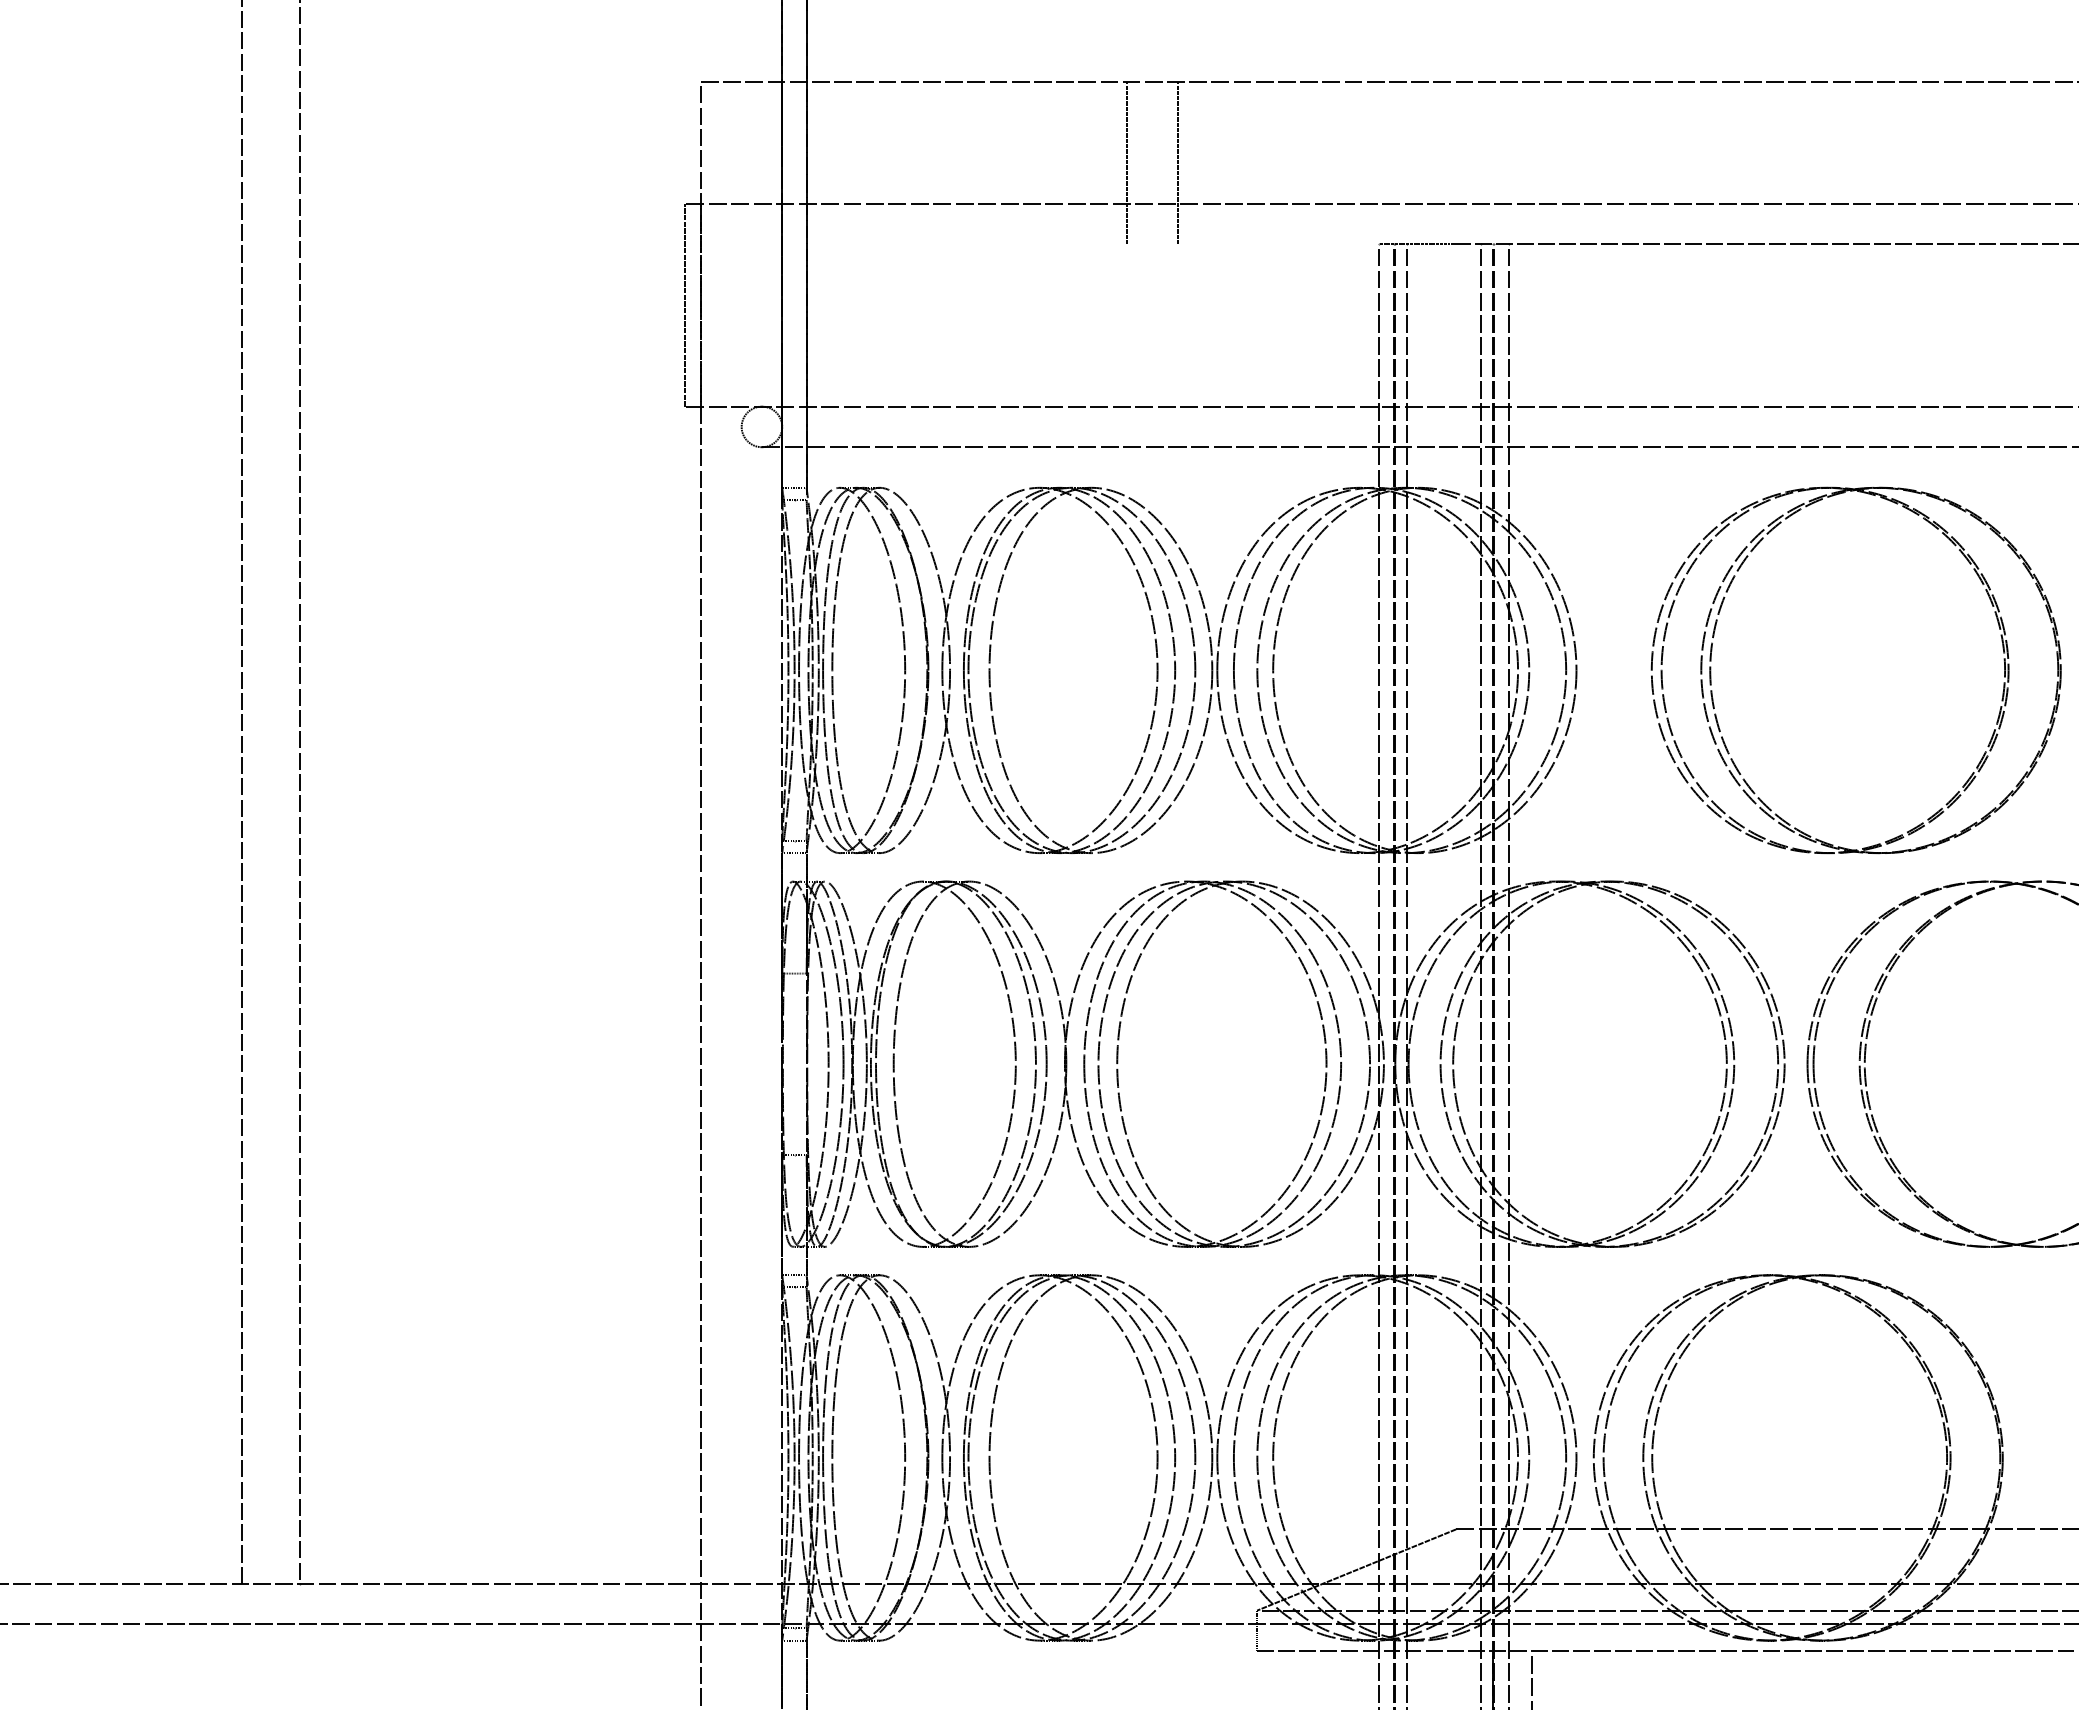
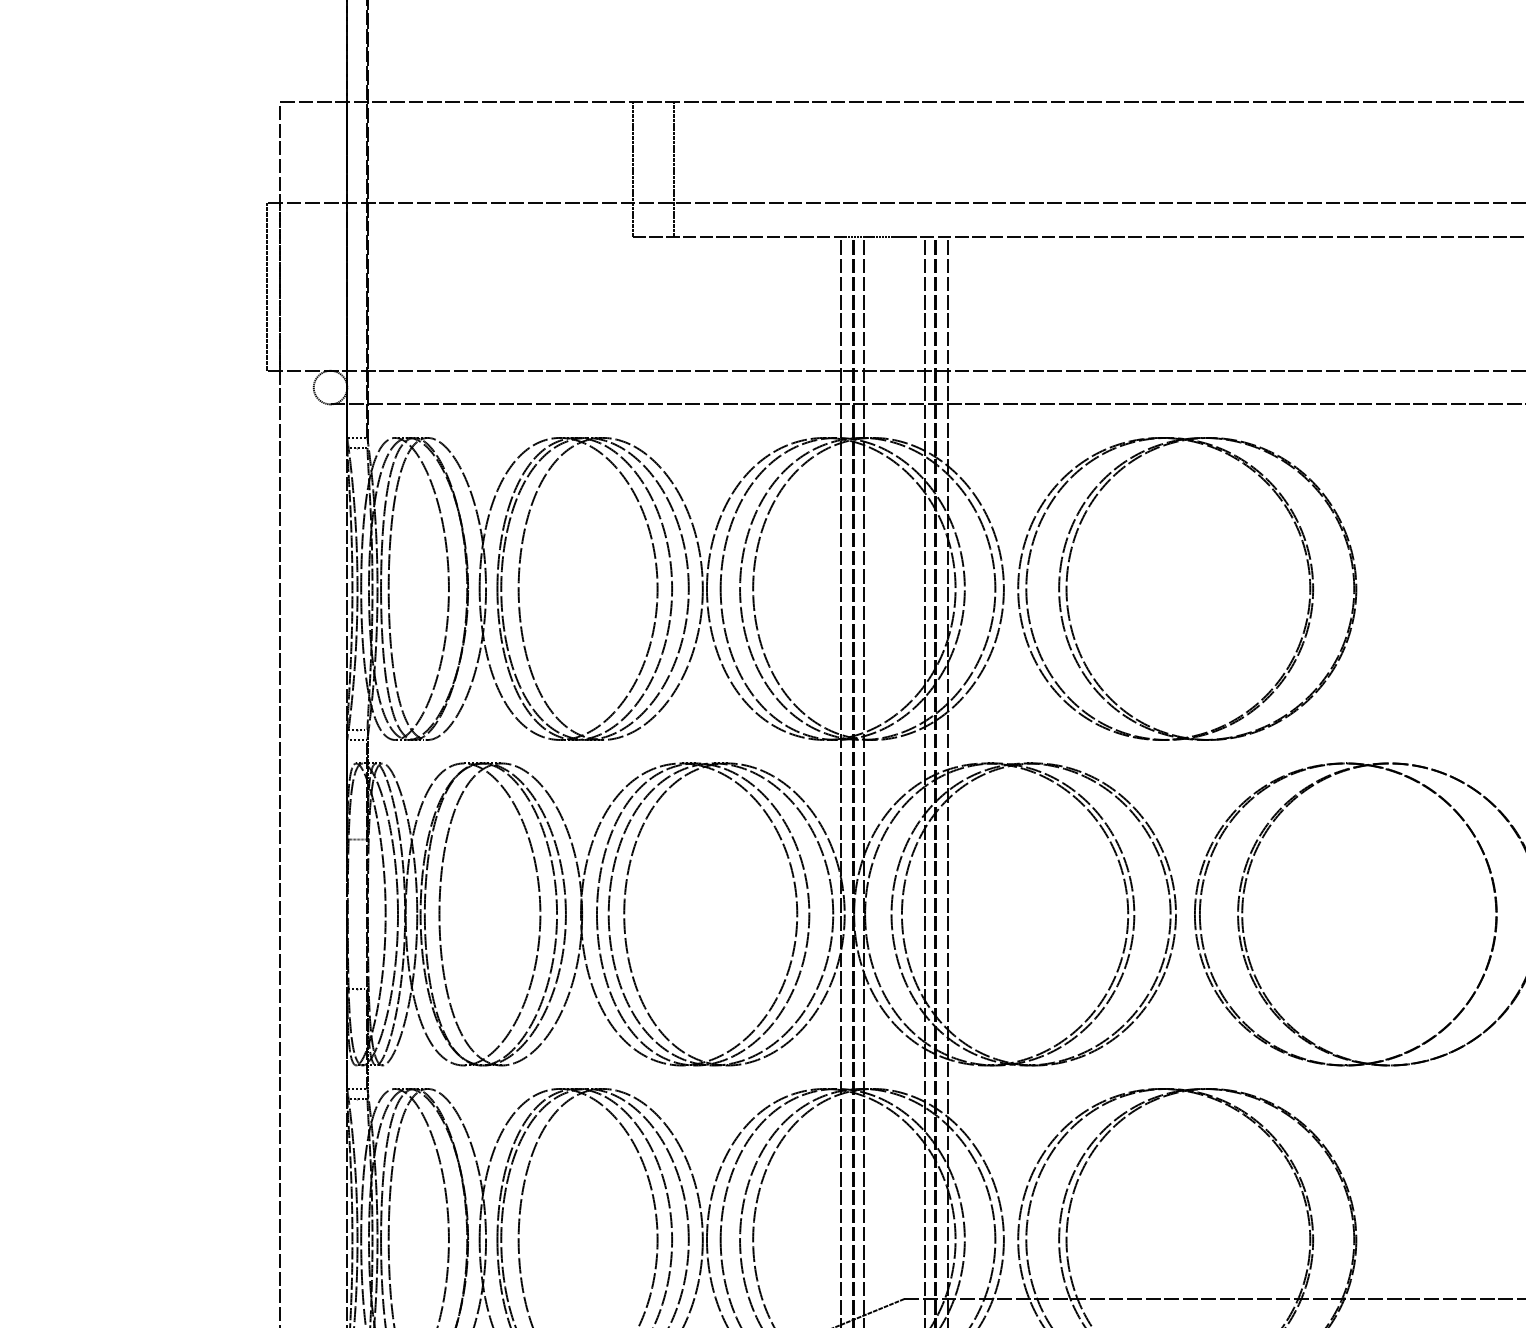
line: (1253, 244) -> (736, 236), added
part: (1711, 670) -> (1067, 588), moved

